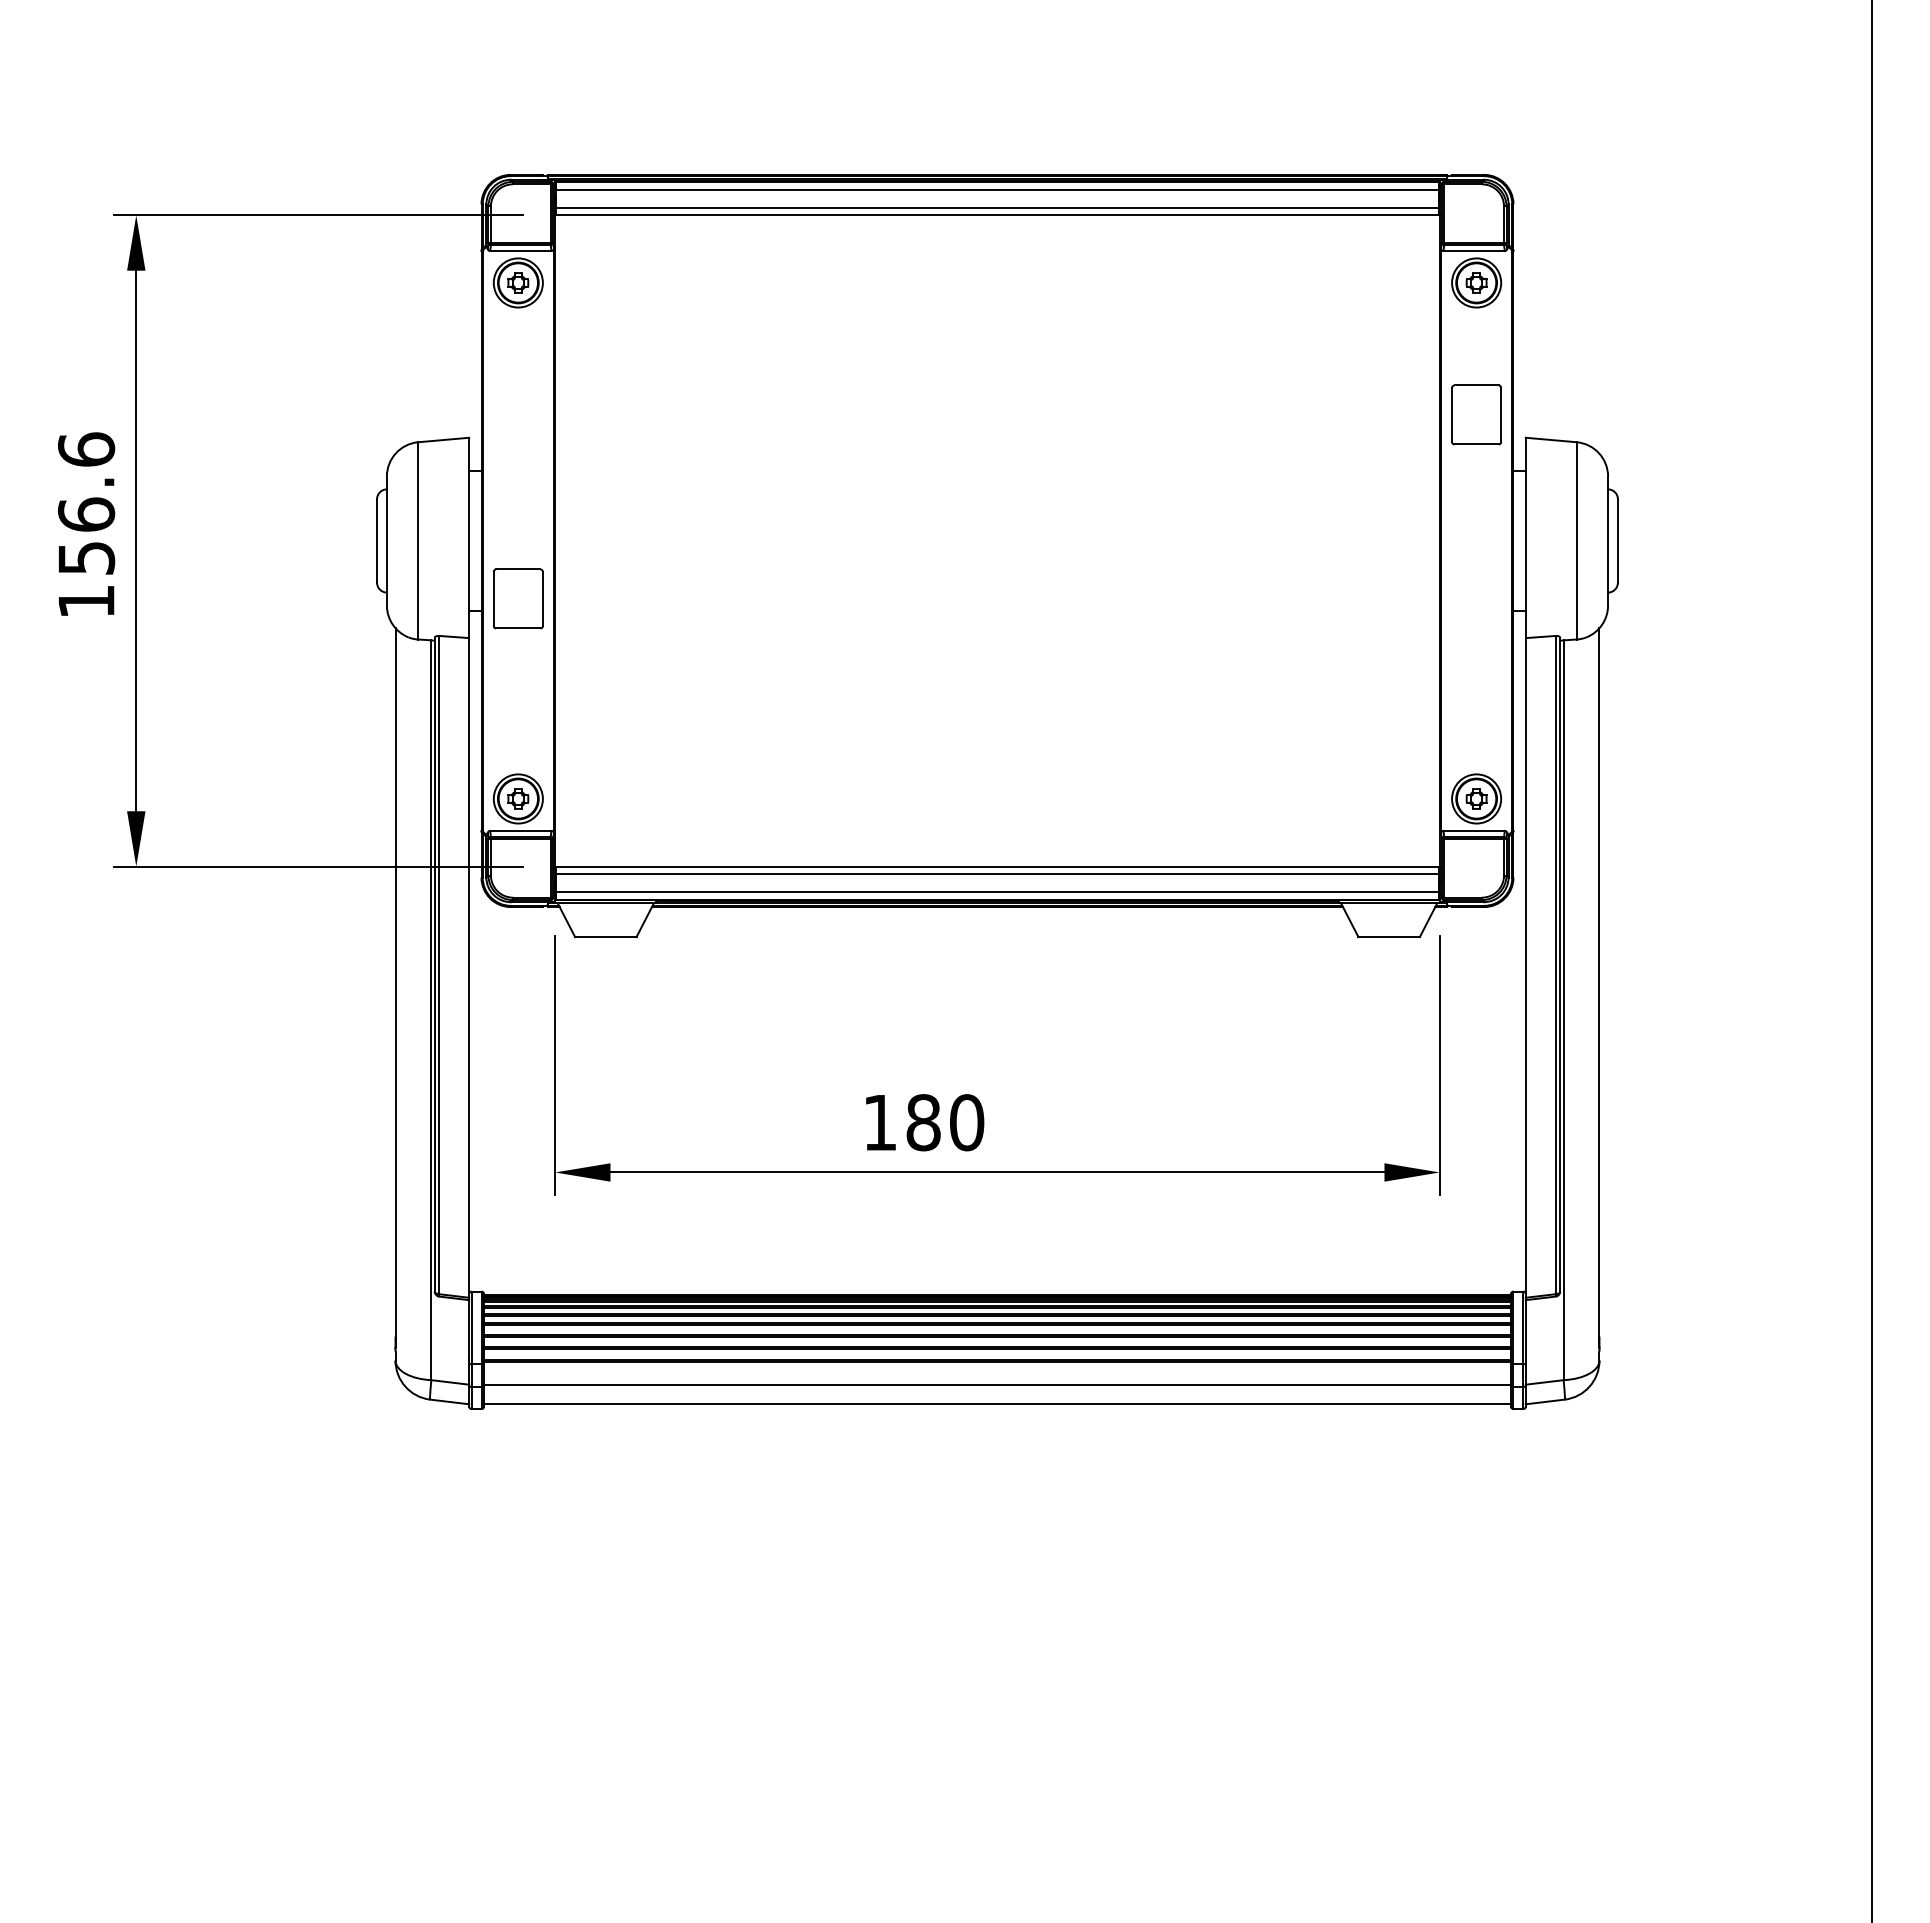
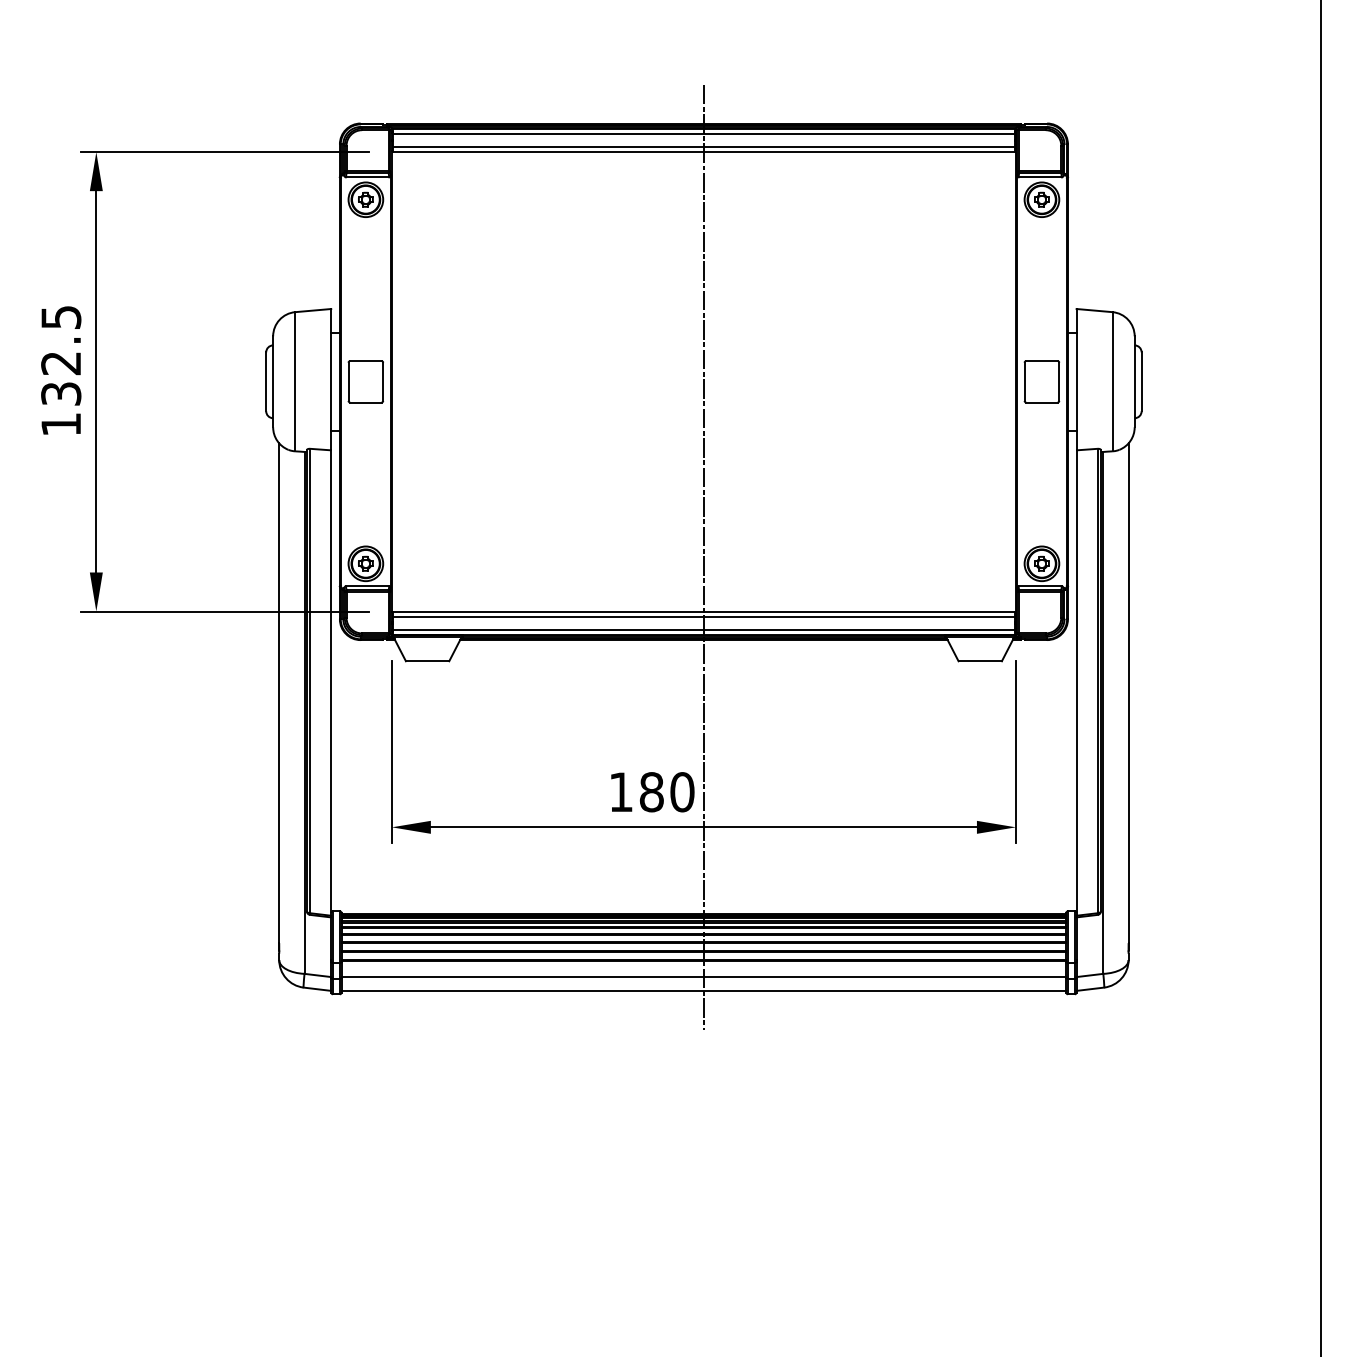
part: (1476, 414) -> (1041, 381), moved
text: (86, 503) -> (61, 355), 156.6 -> 132.5
part: (518, 598) -> (365, 381), moved
line: (997, 789) -> (703, 557), added

